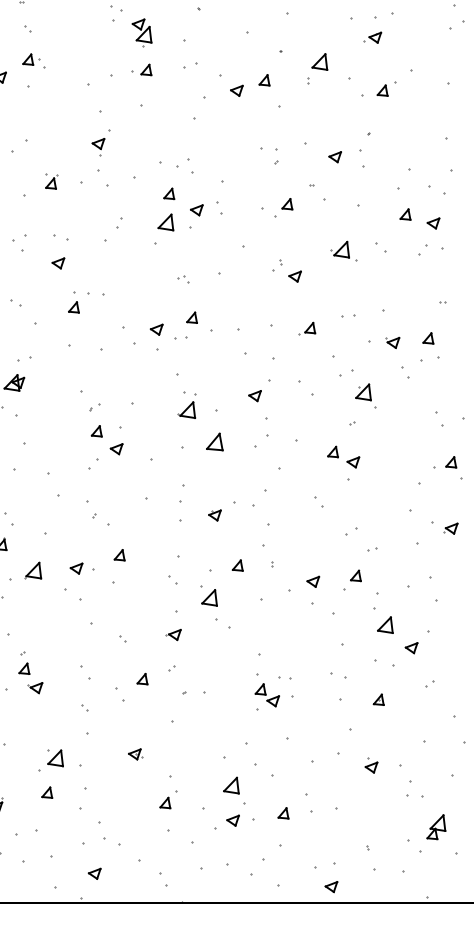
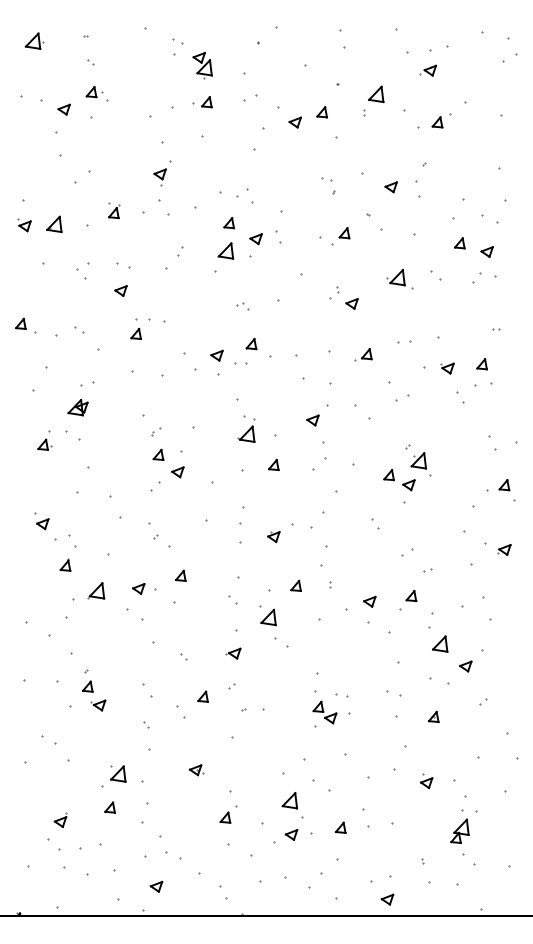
part: (268, 149) -> (326, 179), size x0.62
part: (365, 396) -> (420, 464), moved
part: (214, 441) -> (273, 464), size x0.62
part: (435, 826) -> (459, 830), moved

